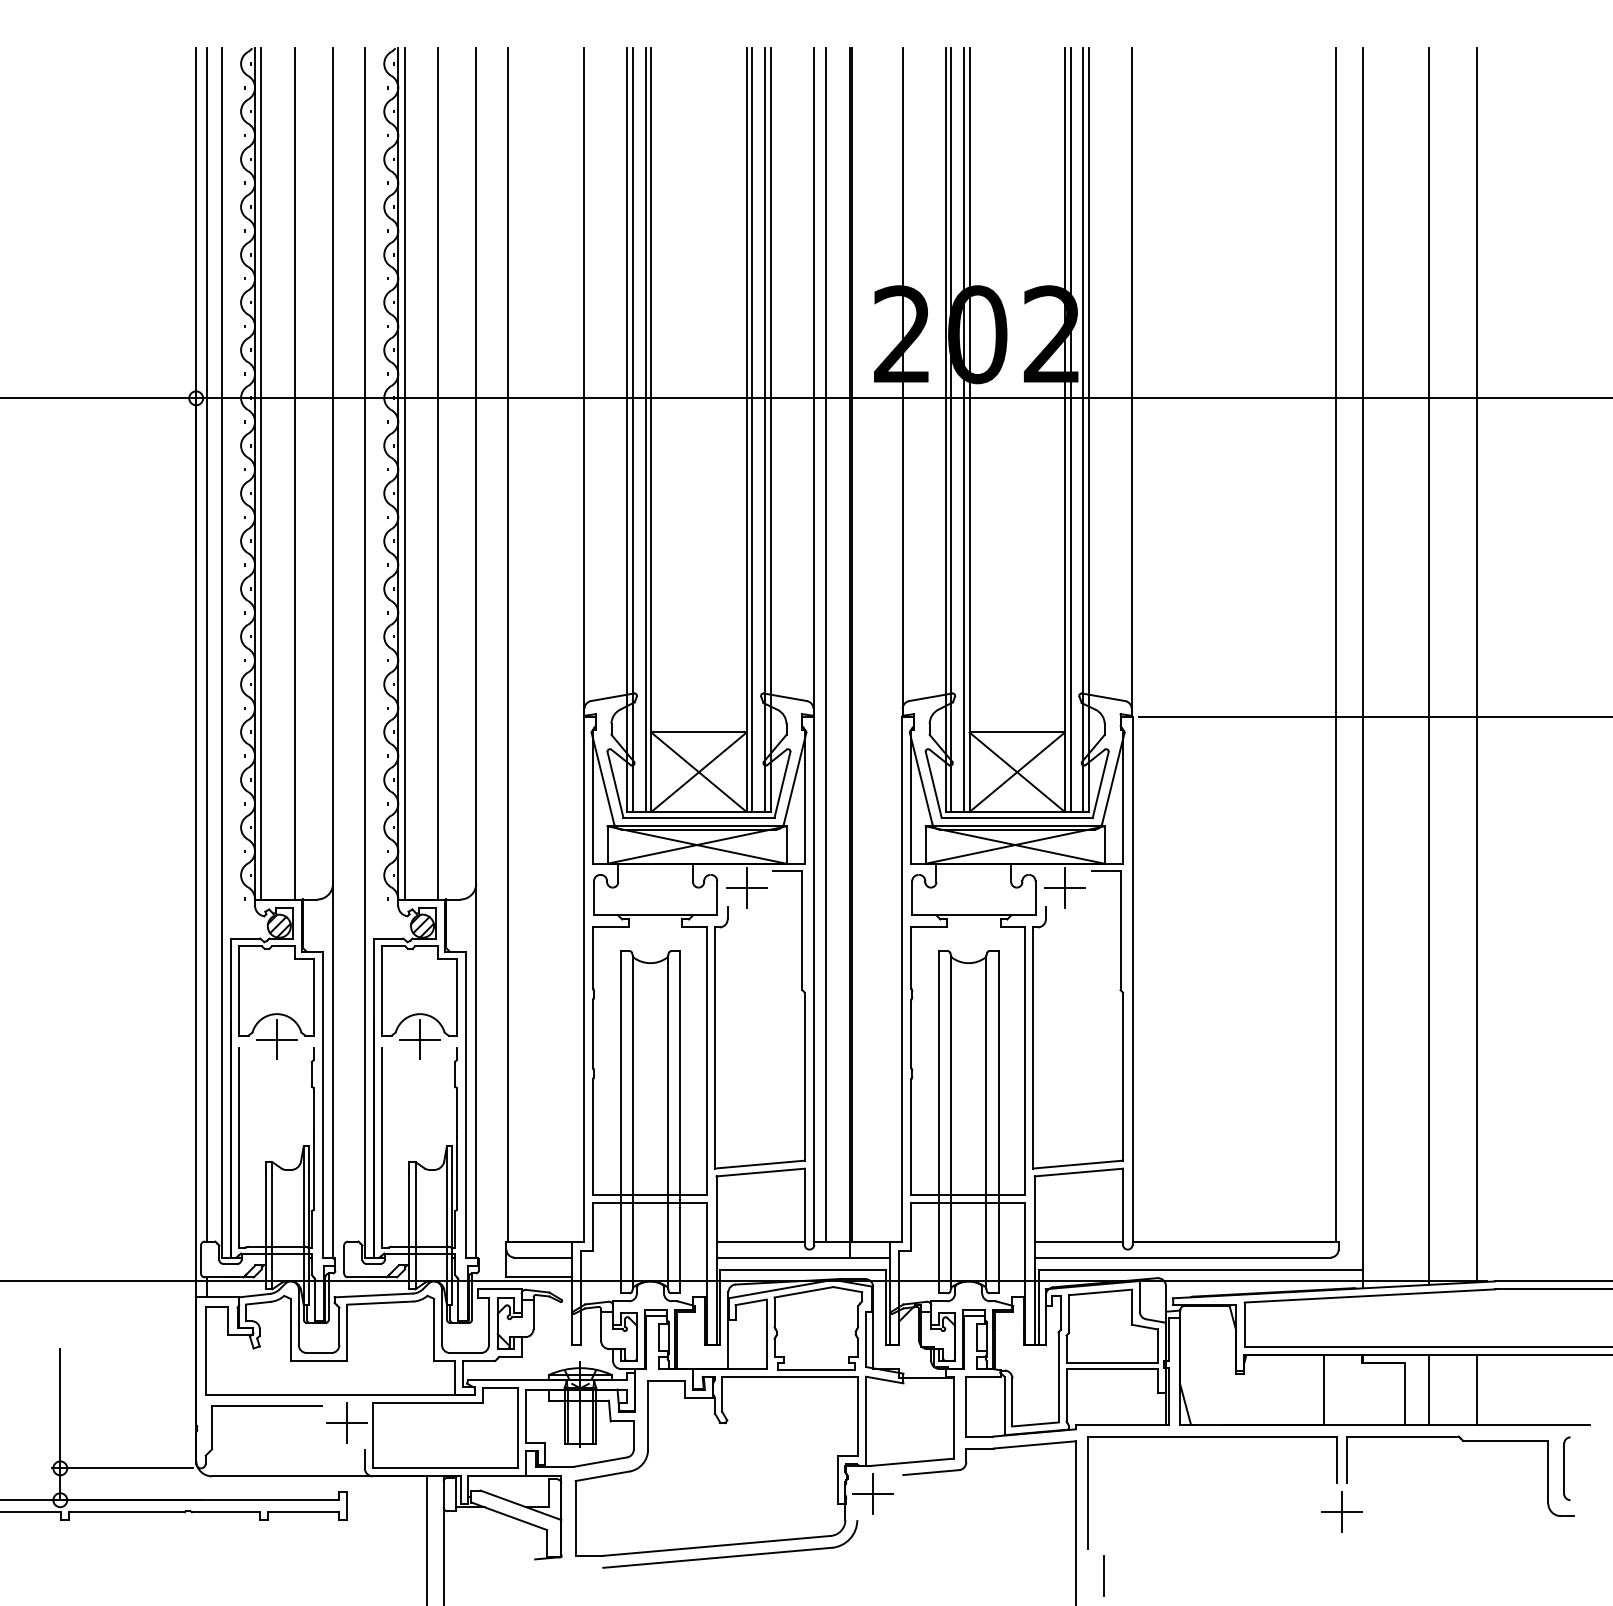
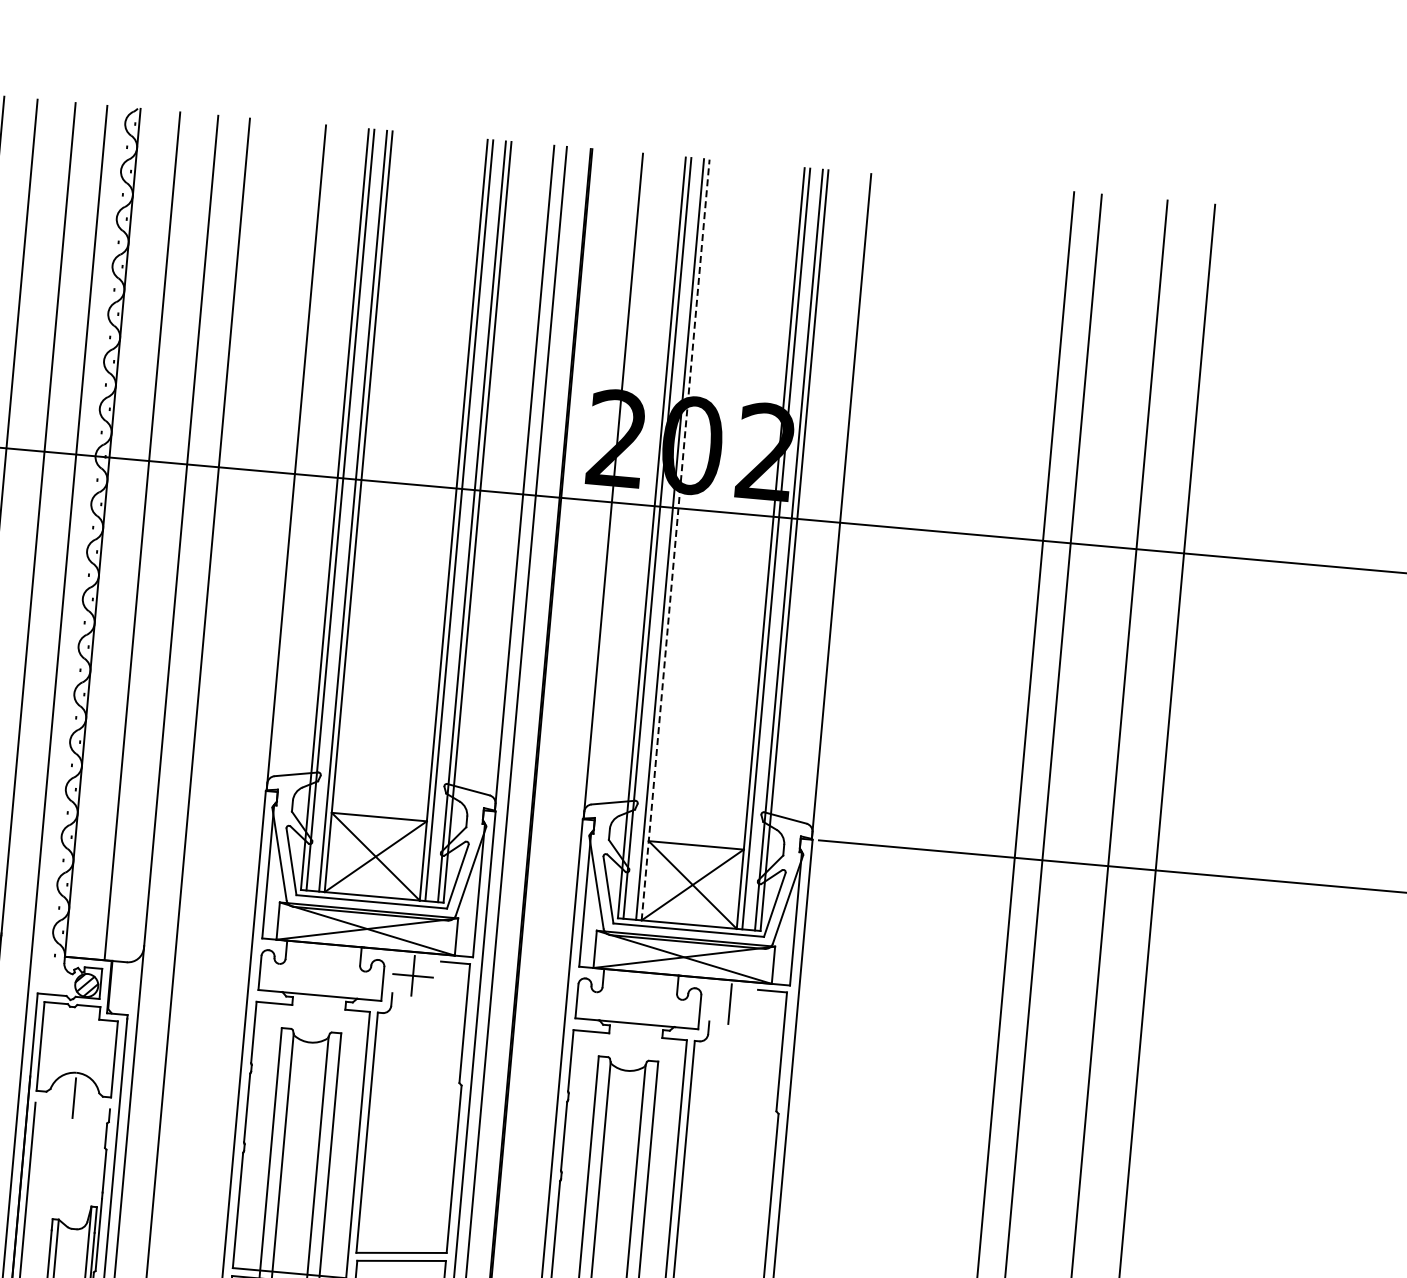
line: (969, 430) -> (675, 540), solid -> dashed
line: (404, 473) -> (109, 532), removed
line: (1064, 887) -> (729, 1003), removed
line: (420, 1039) -> (74, 1098), removed

